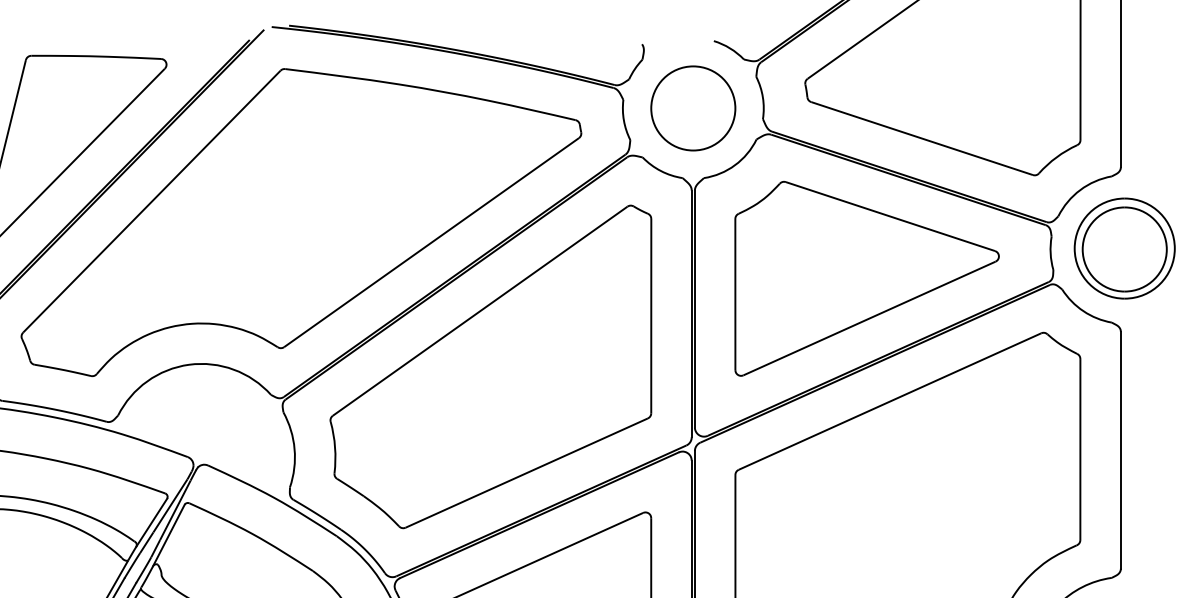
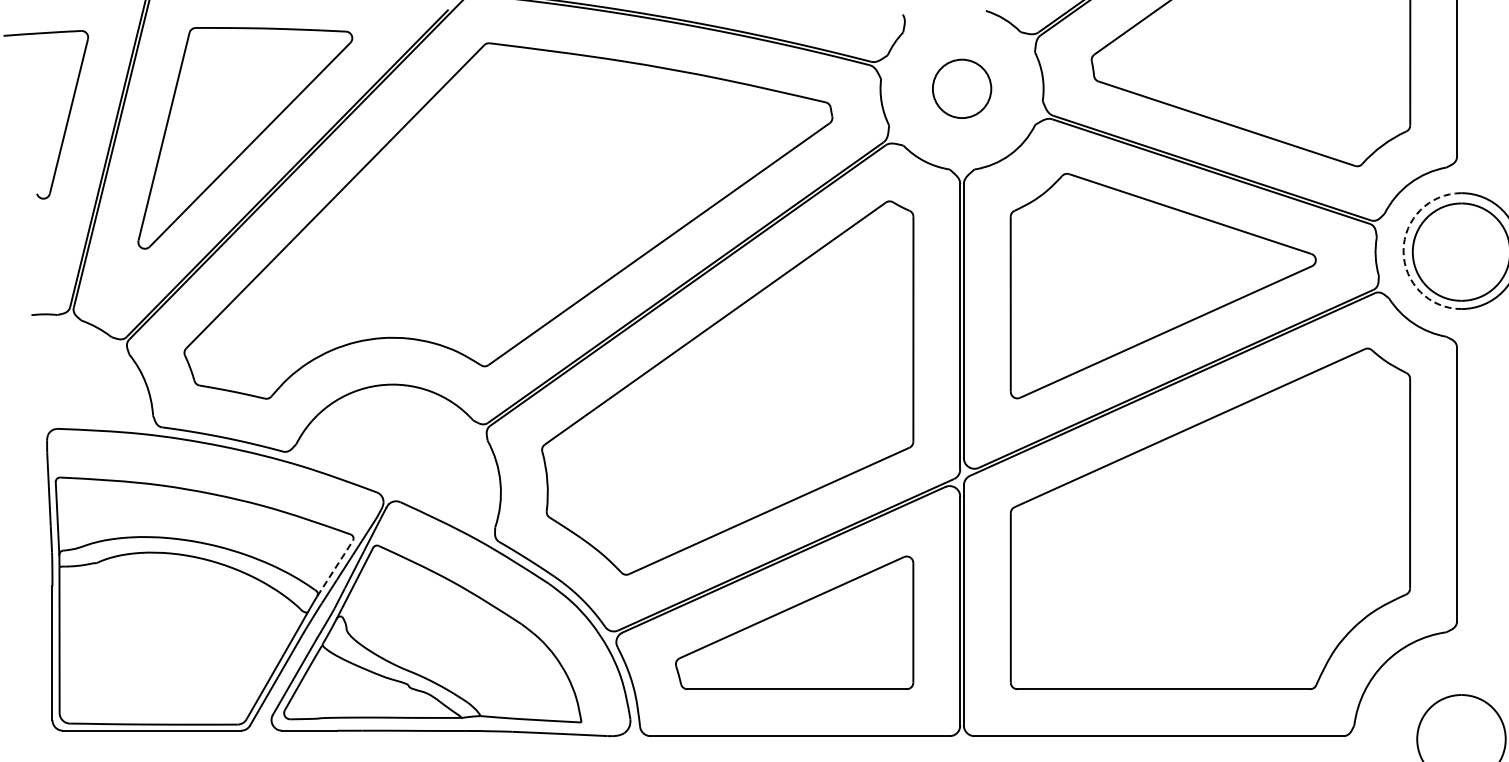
circle: (692, 108) -> (961, 88), size x0.6
arc: (1074, 248) -> (1403, 251), solid -> dashed
line: (152, 522) -> (335, 568), solid -> dashed

